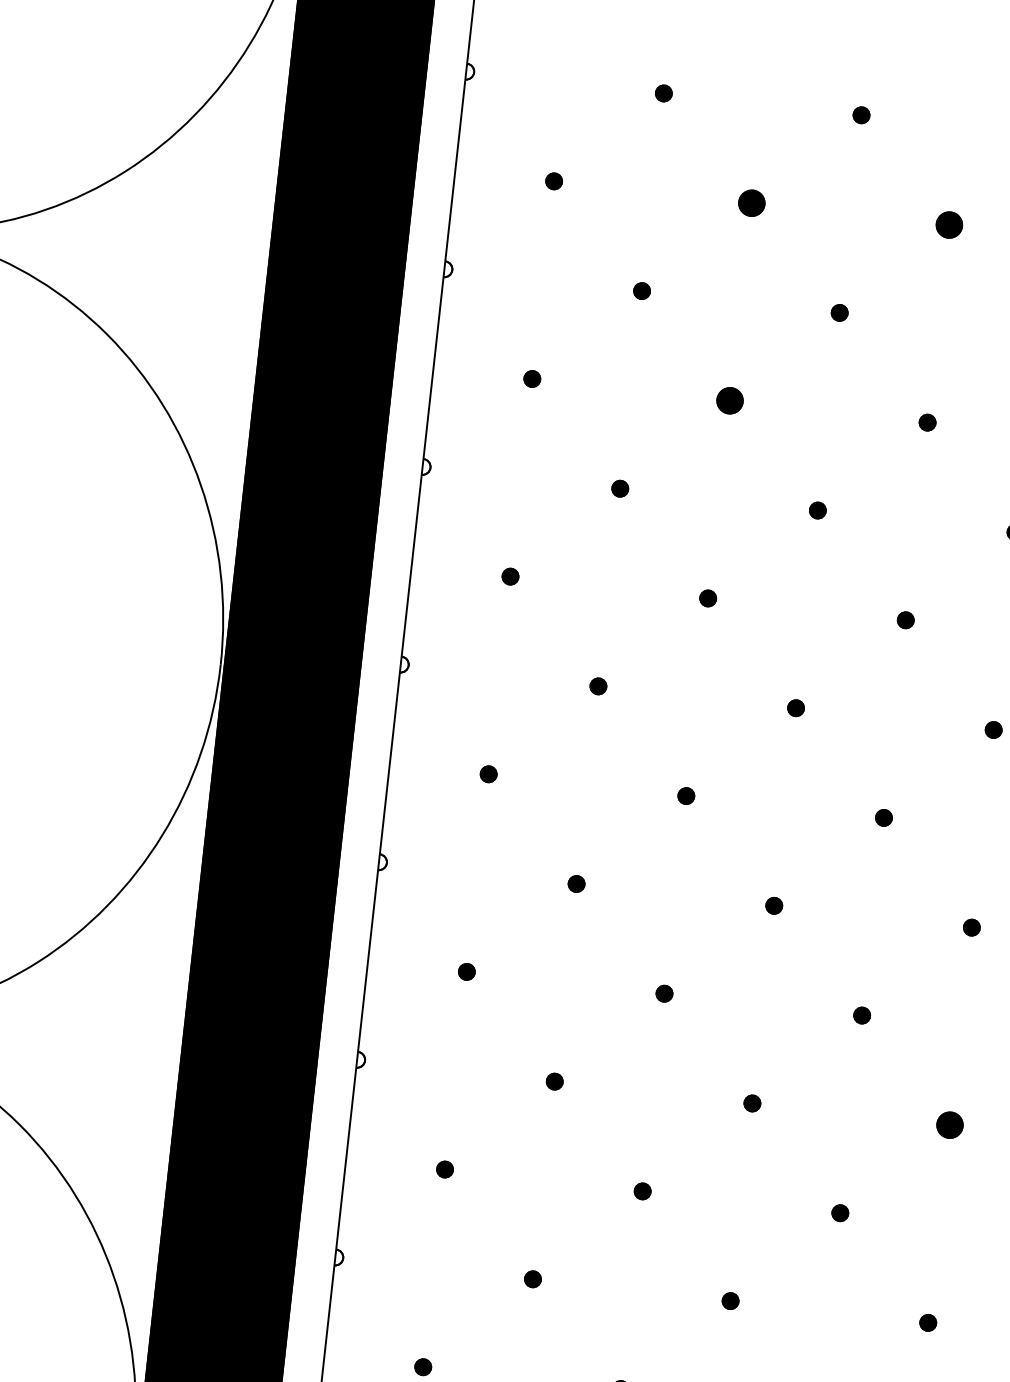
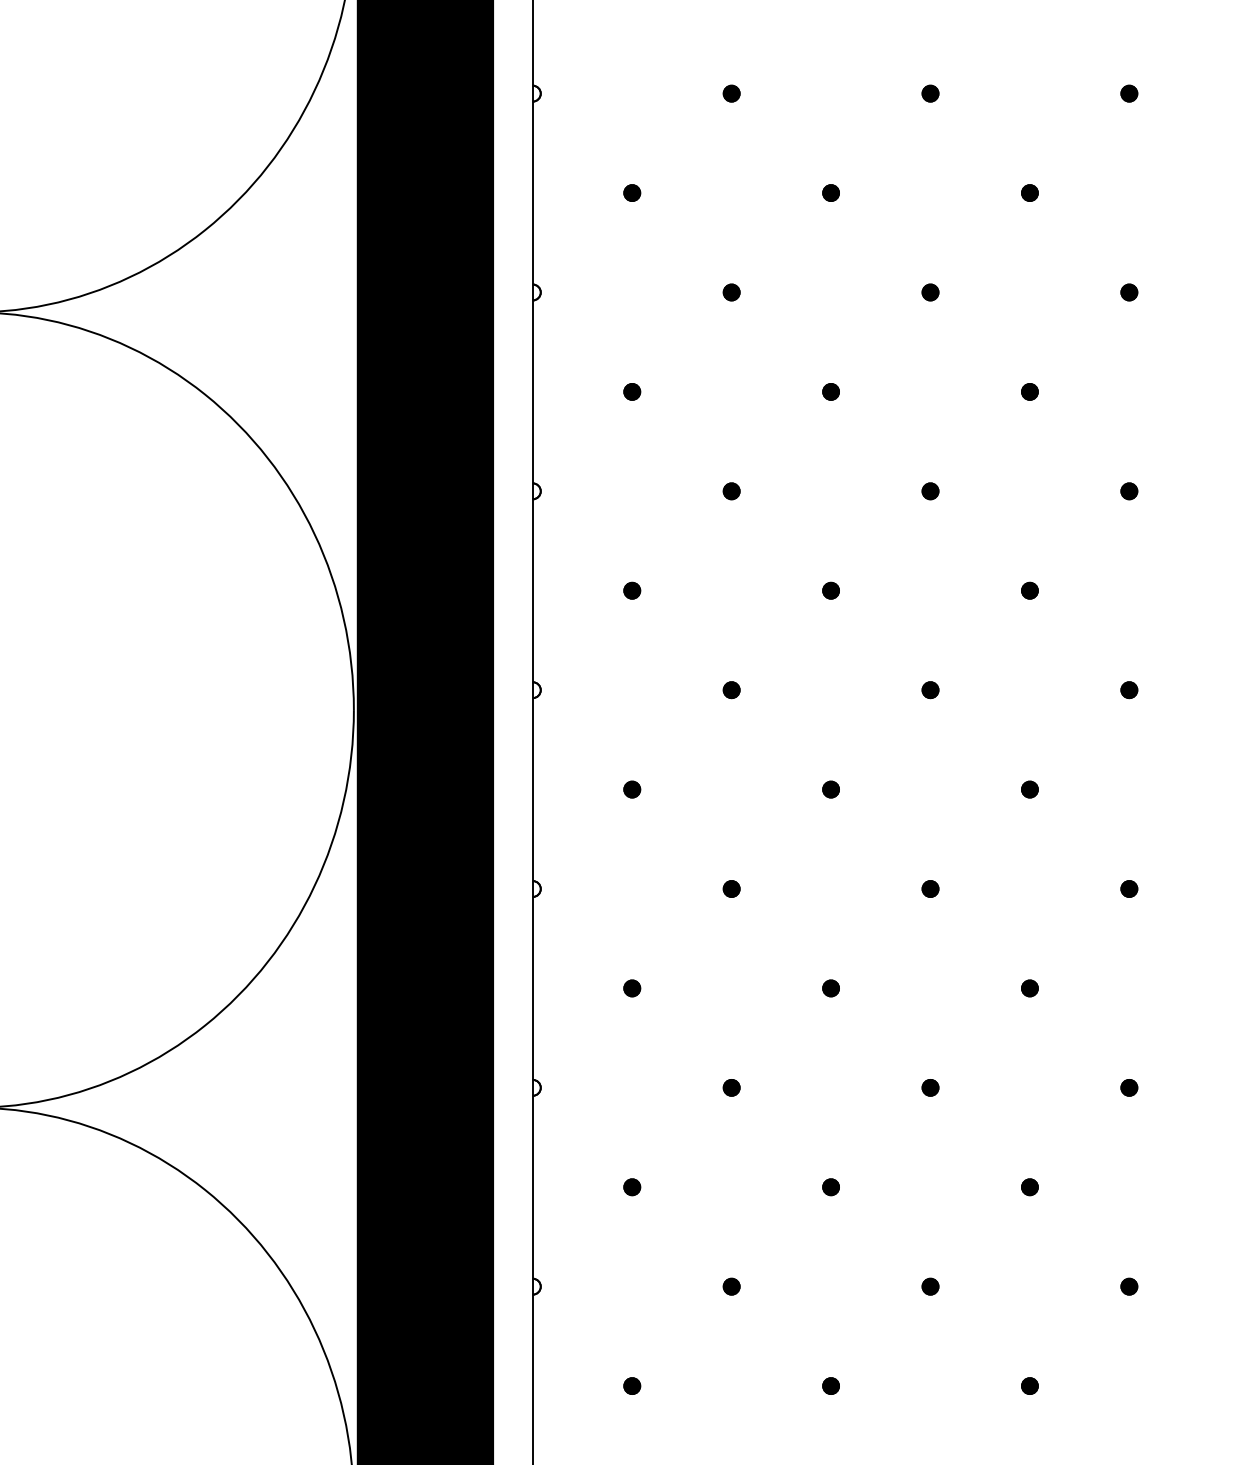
part: (751, 202) -> (830, 192), size x0.62
part: (949, 224) -> (1029, 192), size x0.62
part: (729, 400) -> (830, 391), size x0.62
part: (950, 1124) -> (1129, 1087), size x0.62

